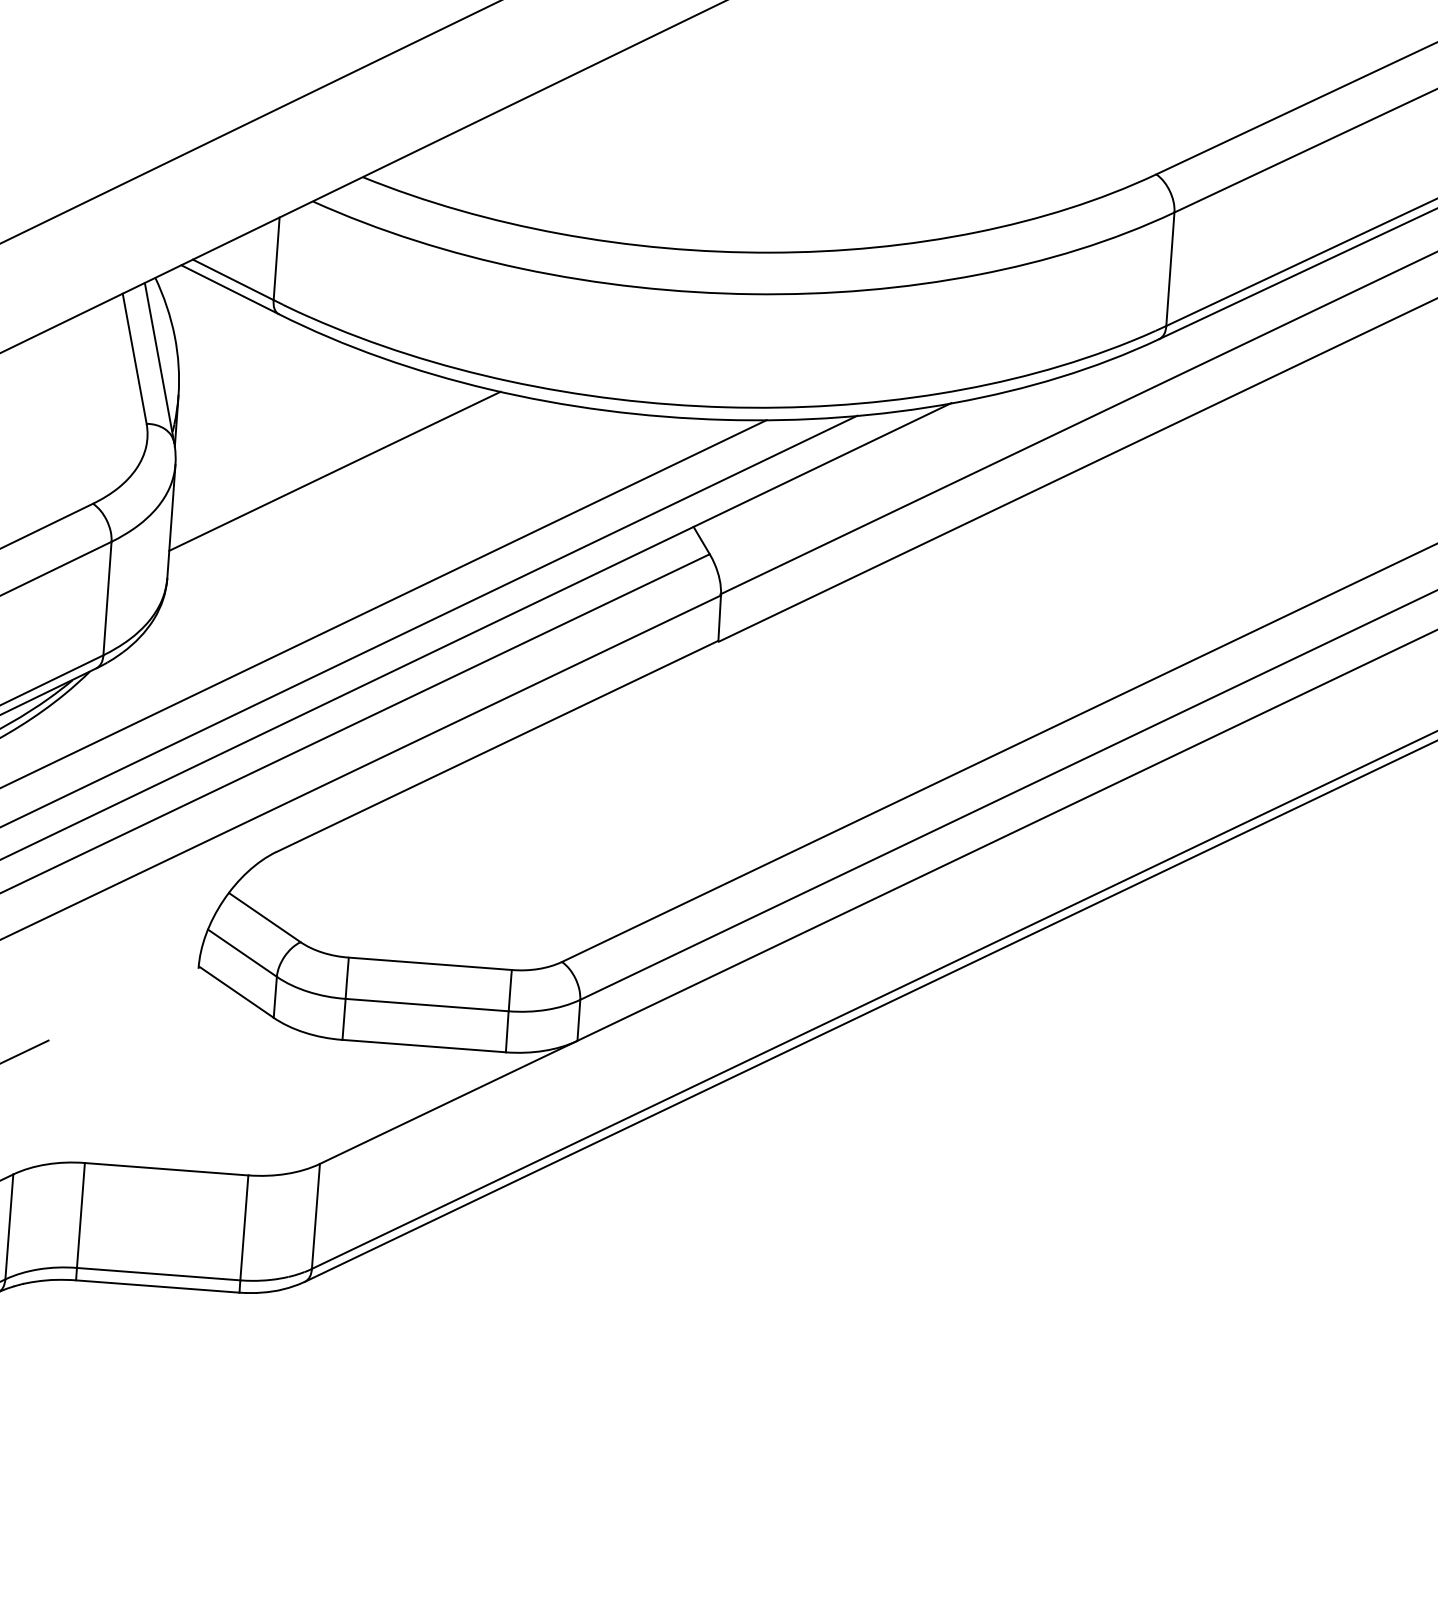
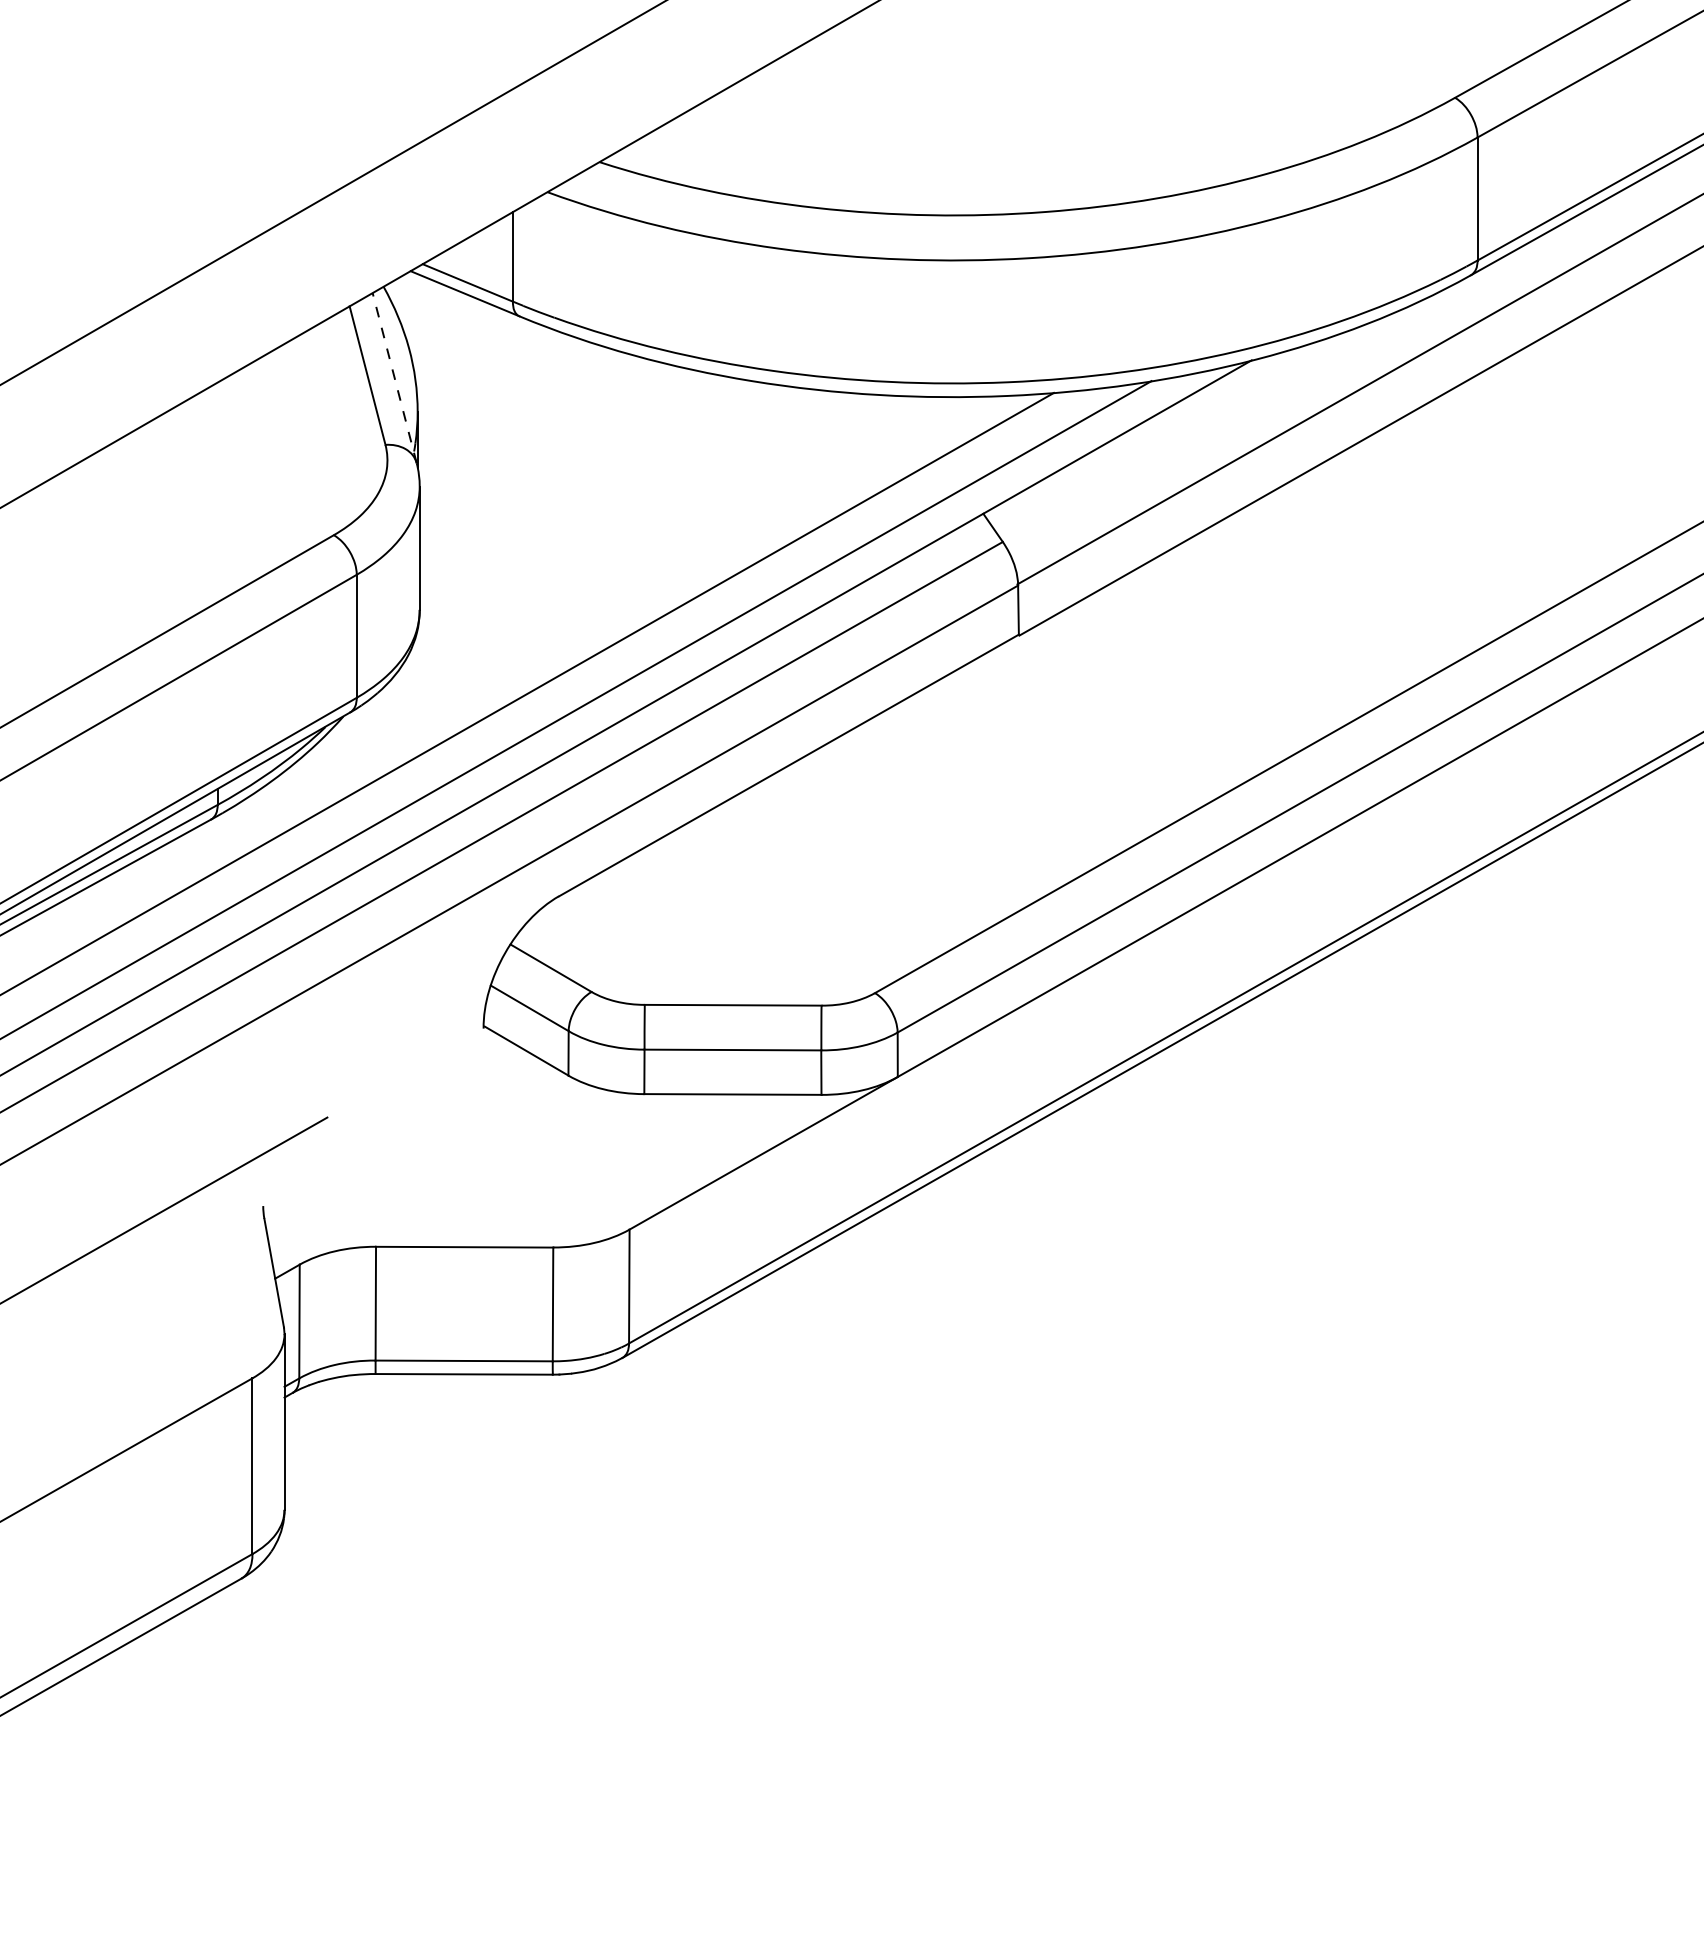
line: (159, 363) -> (394, 378), solid -> dashed
line: (334, 471) -> (591, 481), removed

